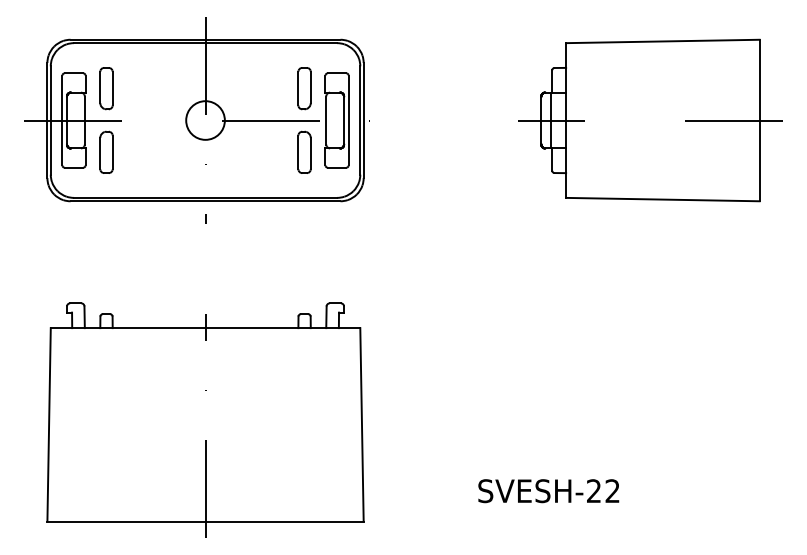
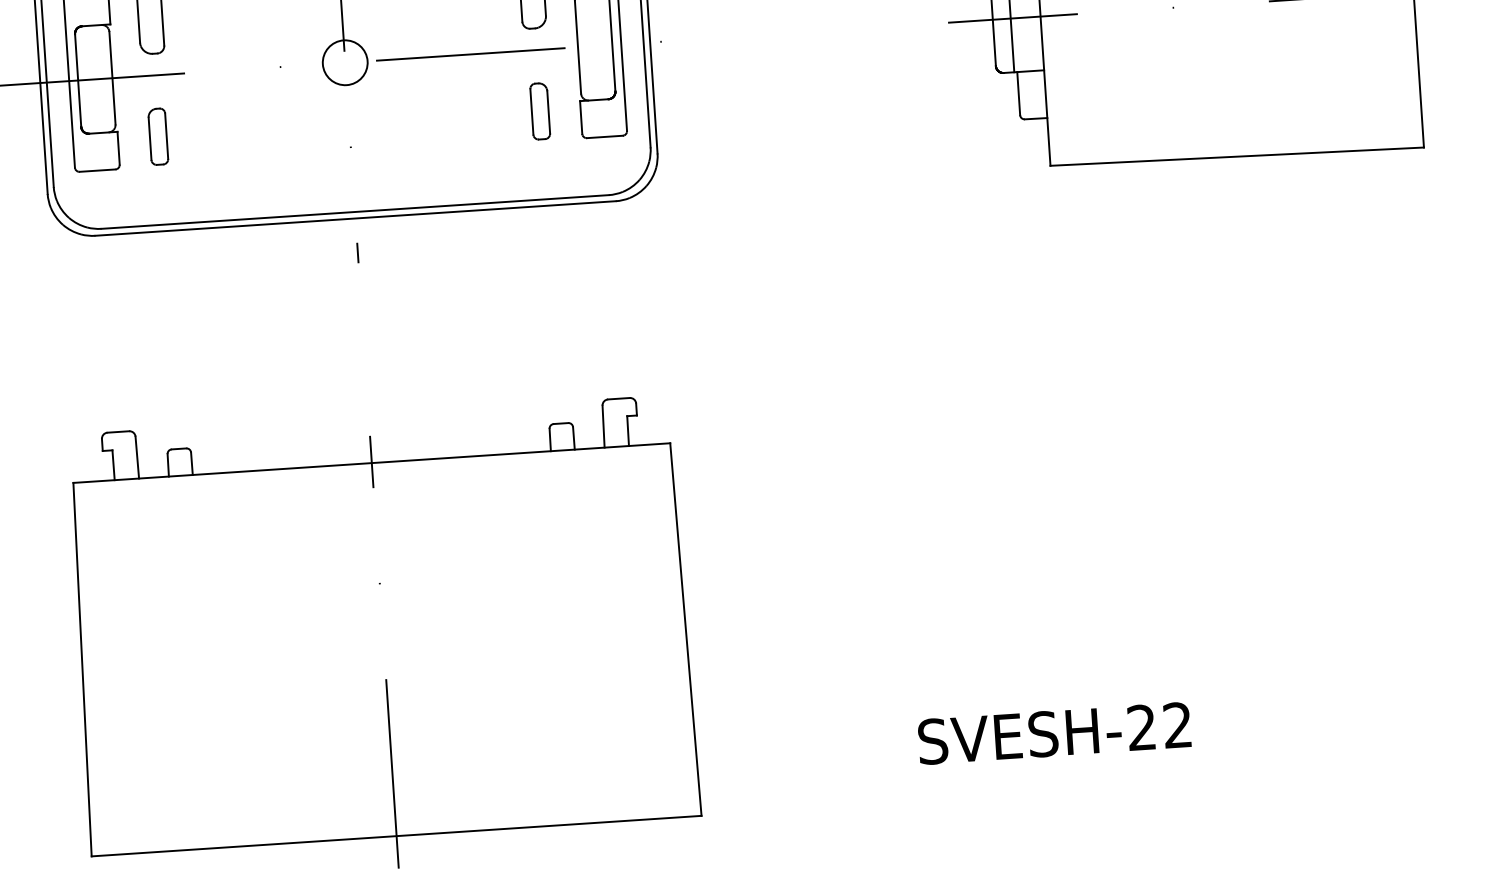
circle: (205, 120) -> (345, 62), size x0.6
part: (106, 151) -> (158, 135), size x0.7
part: (304, 151) -> (540, 109), size x0.7

